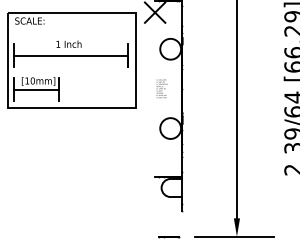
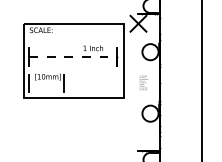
text: (68, 43) -> (92, 47), moved
line: (71, 55) -> (73, 57), solid -> dashed
line: (36, 89) -> (46, 83), removed

